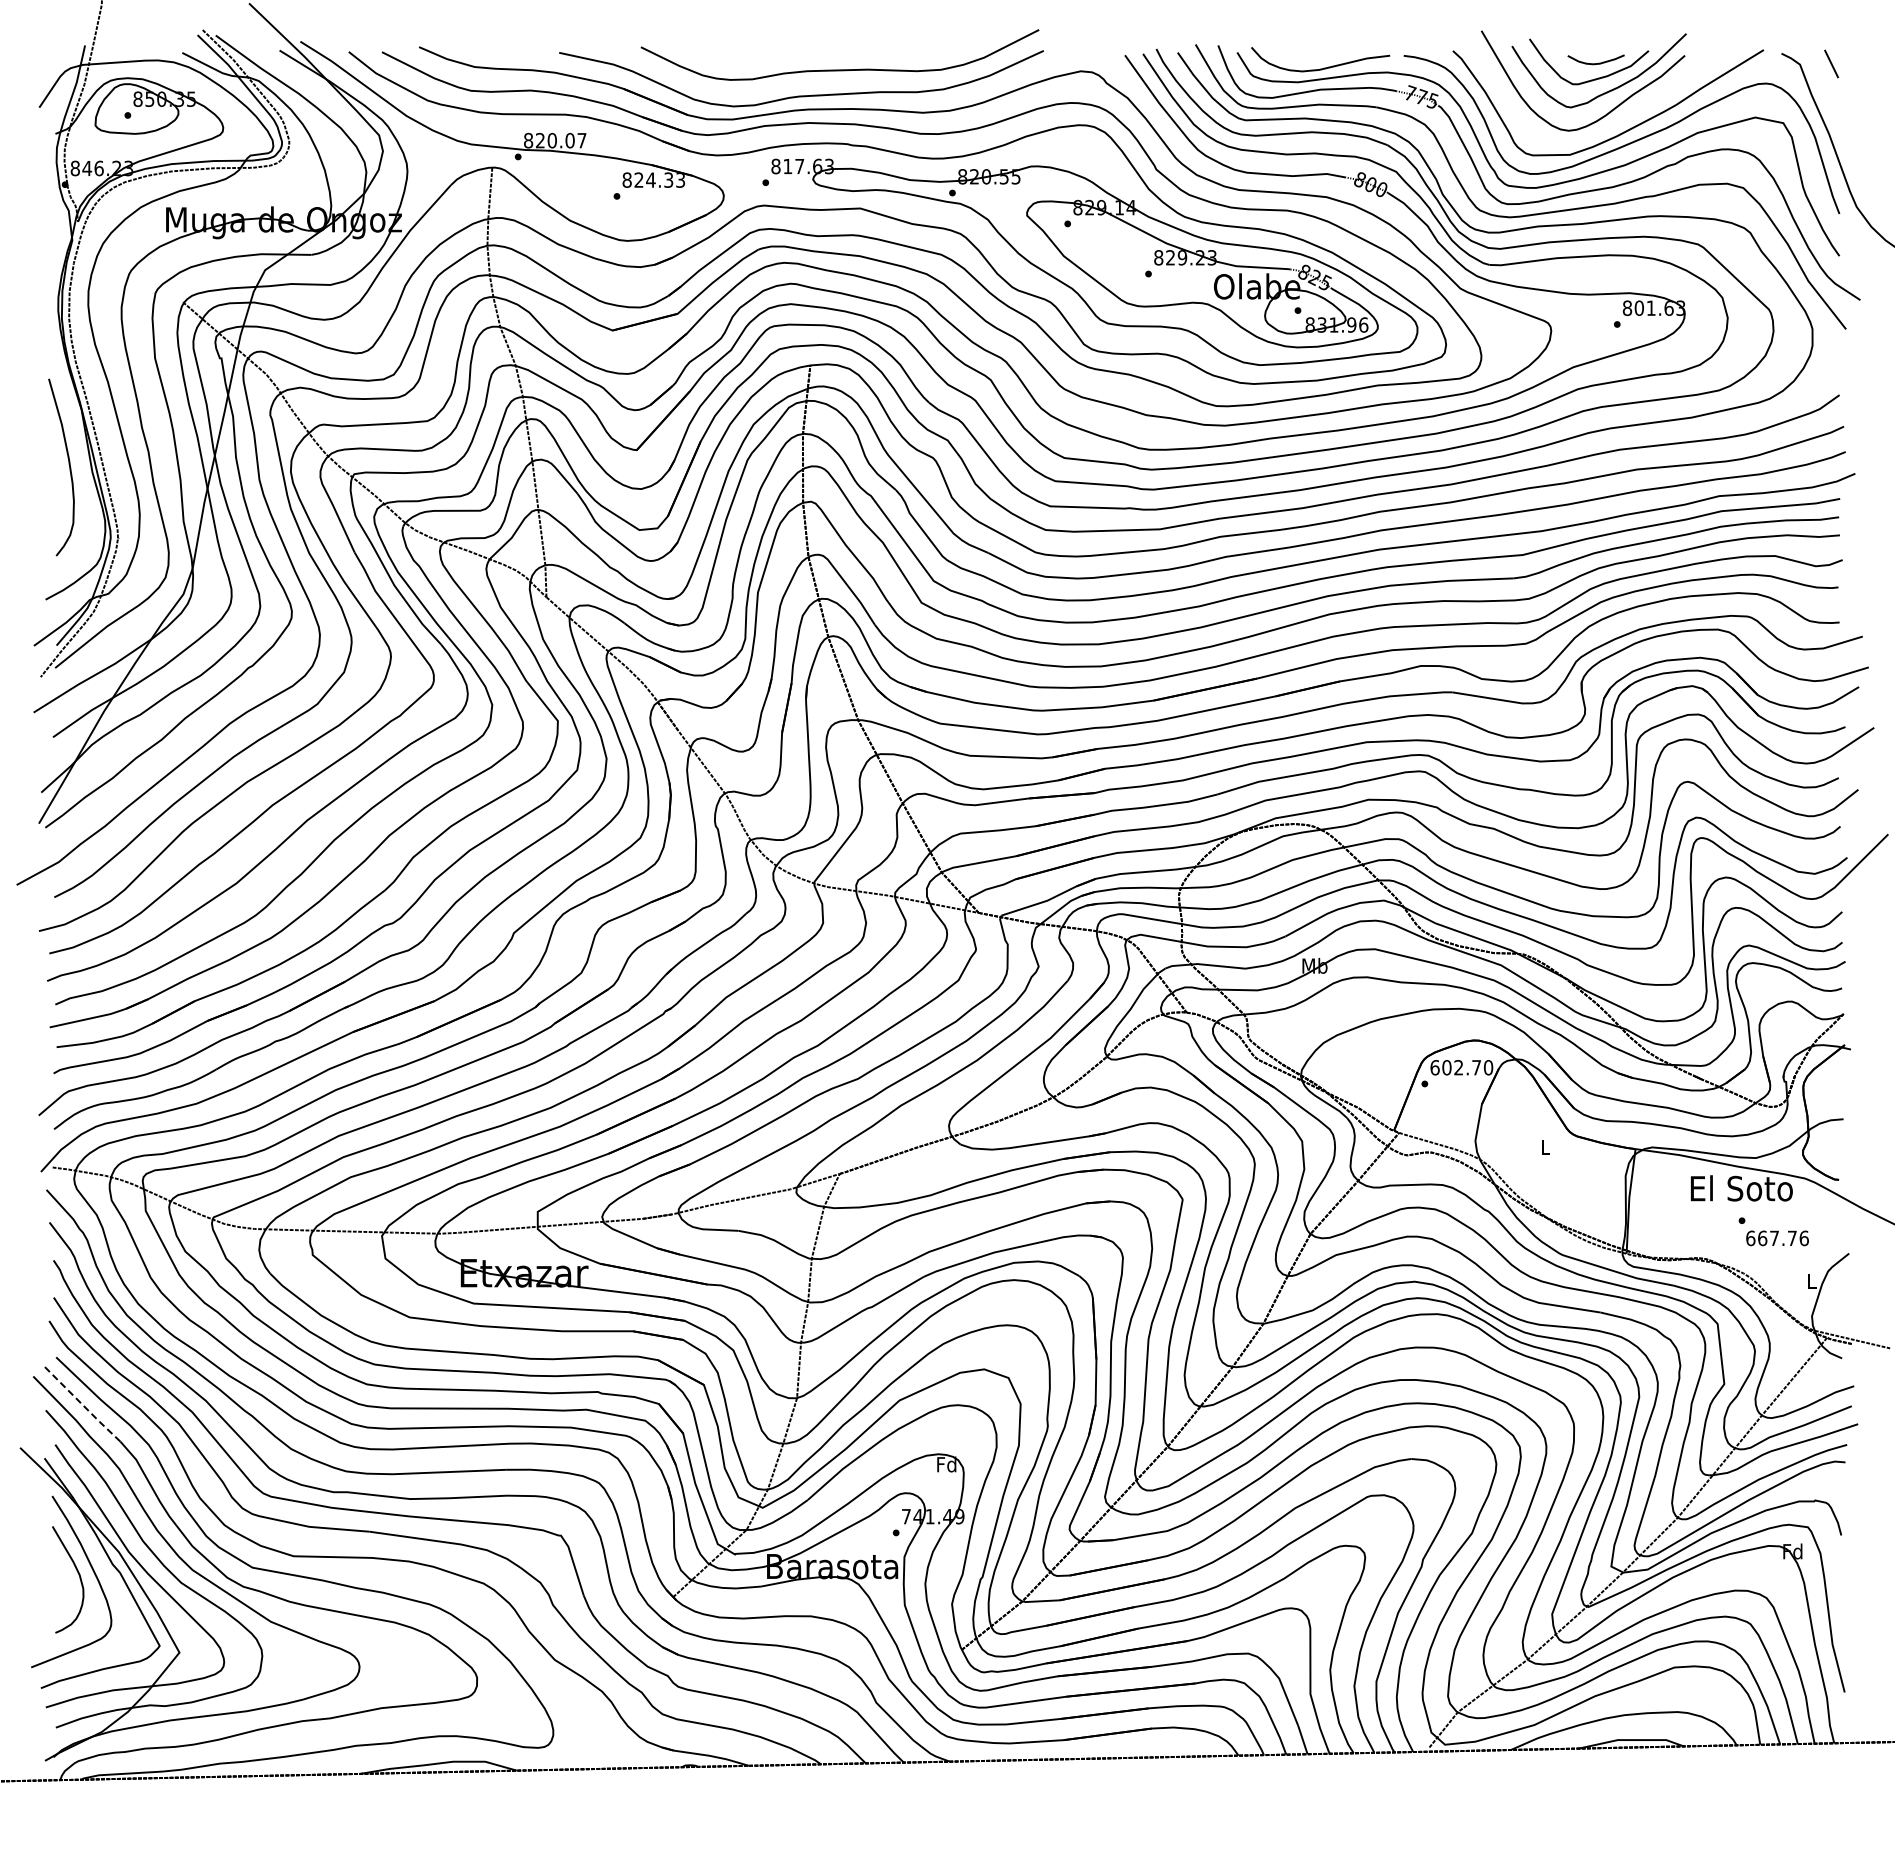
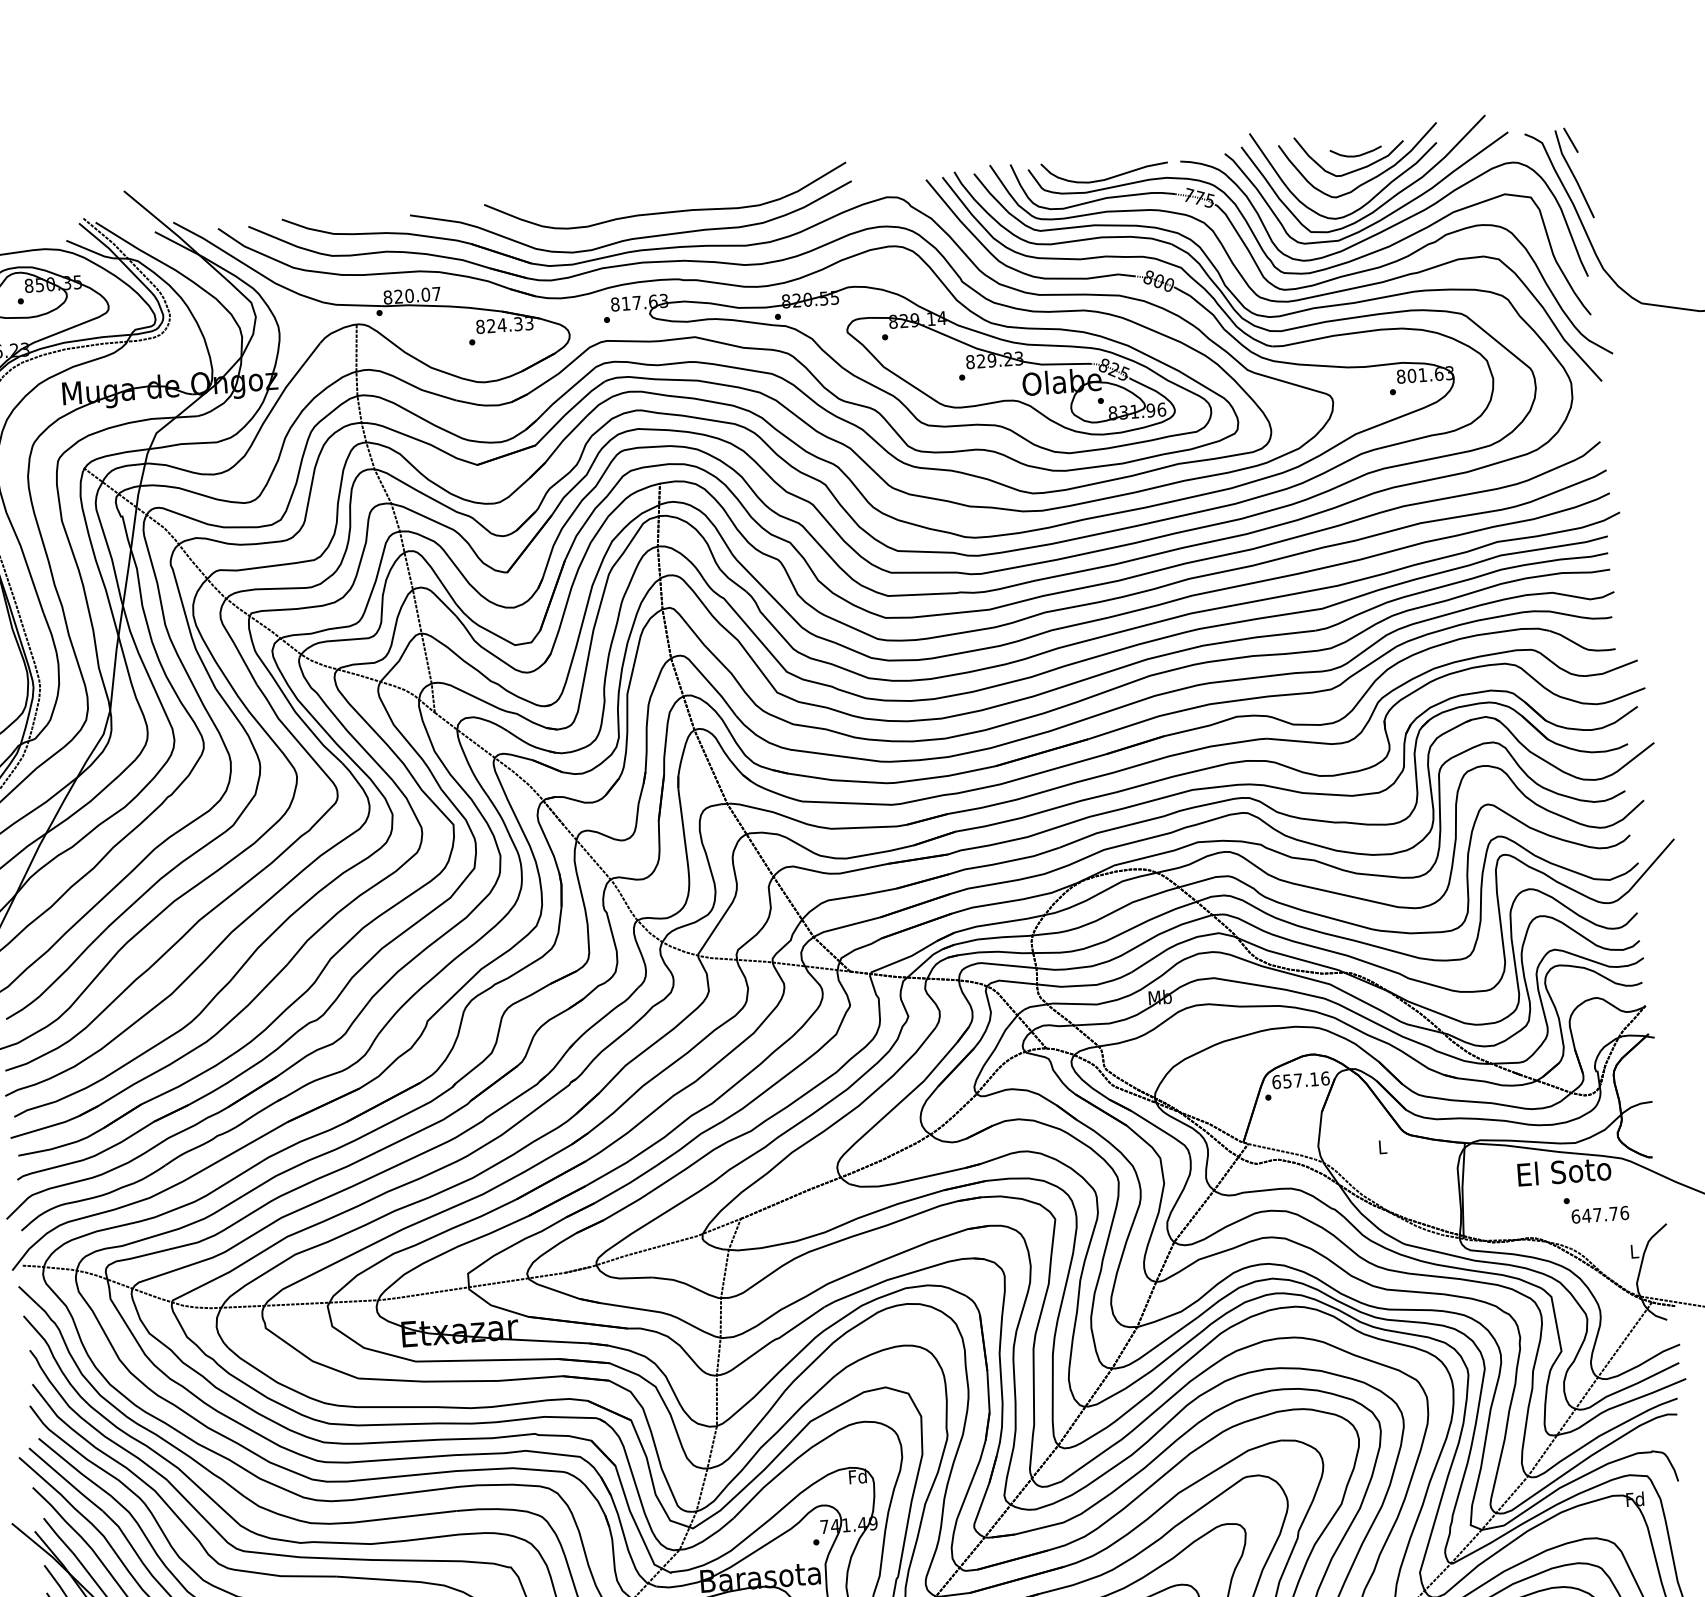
line: (1831, 100) -> (1573, 173), added
curve: (1623, 116) -> (1384, 202), added
text: (1467, 1067) -> (1306, 1079), 602.70 -> 657.16
text: (1762, 1238) -> (1586, 1215), 667.76 -> 647.76
line: (82, 1405) -> (65, 1480), dashed -> solid

